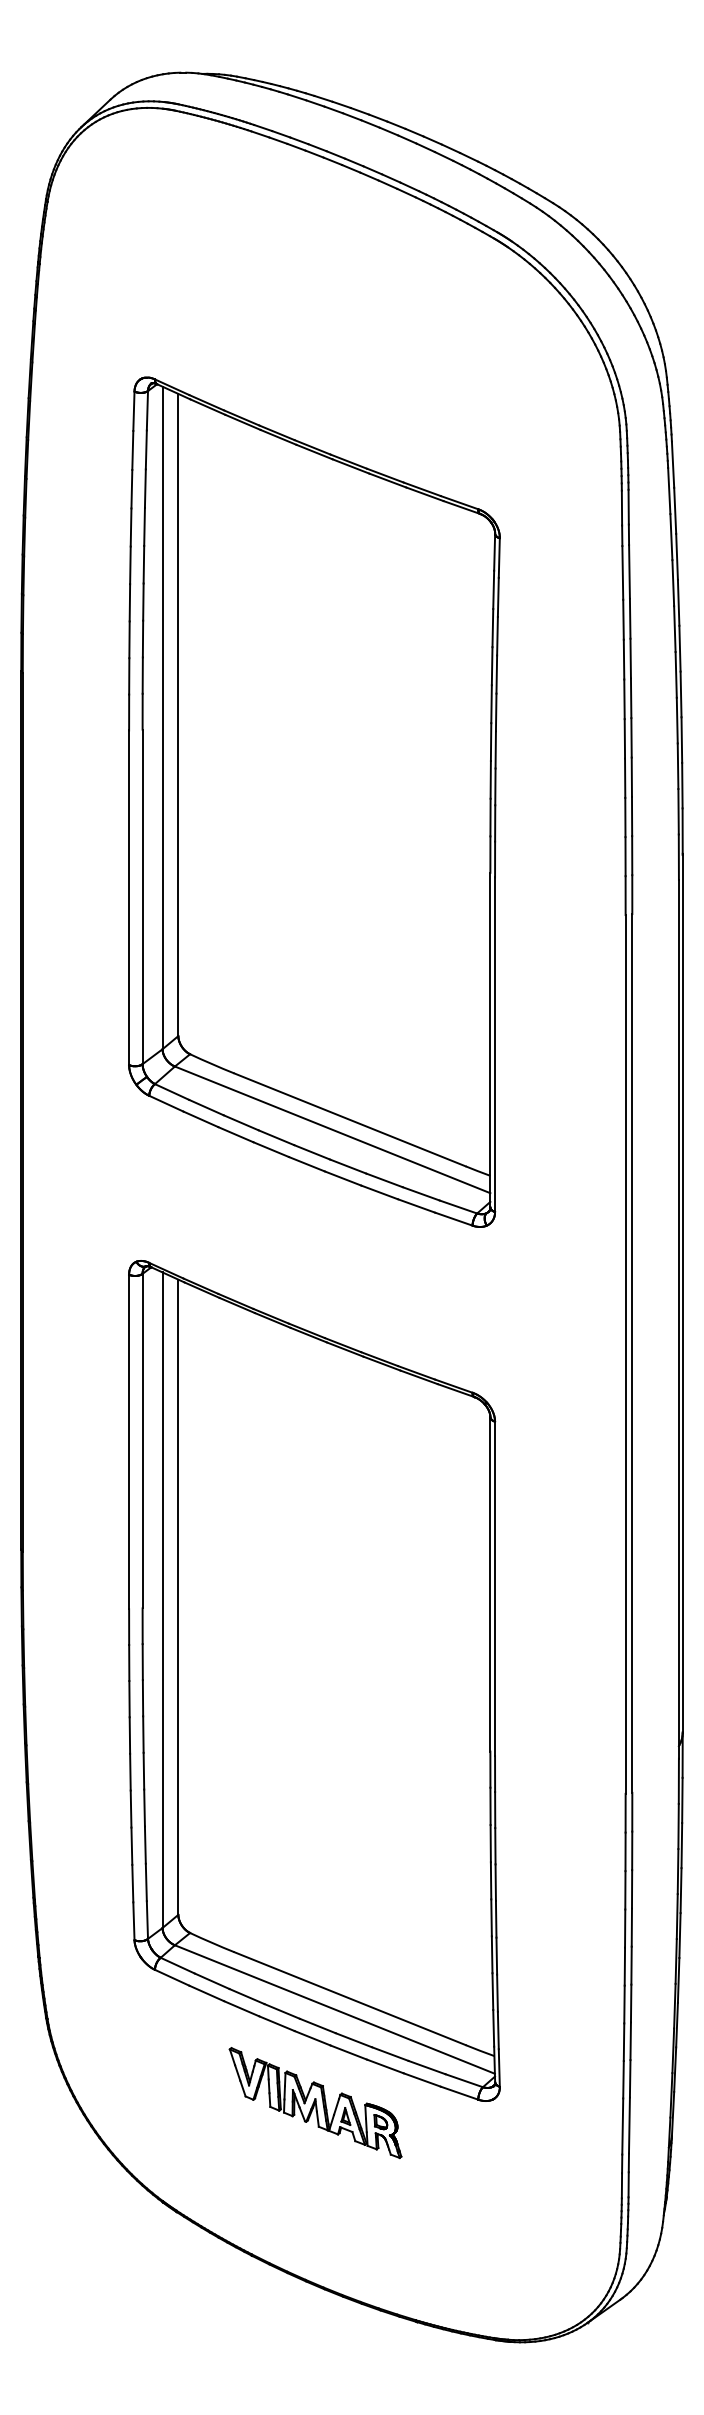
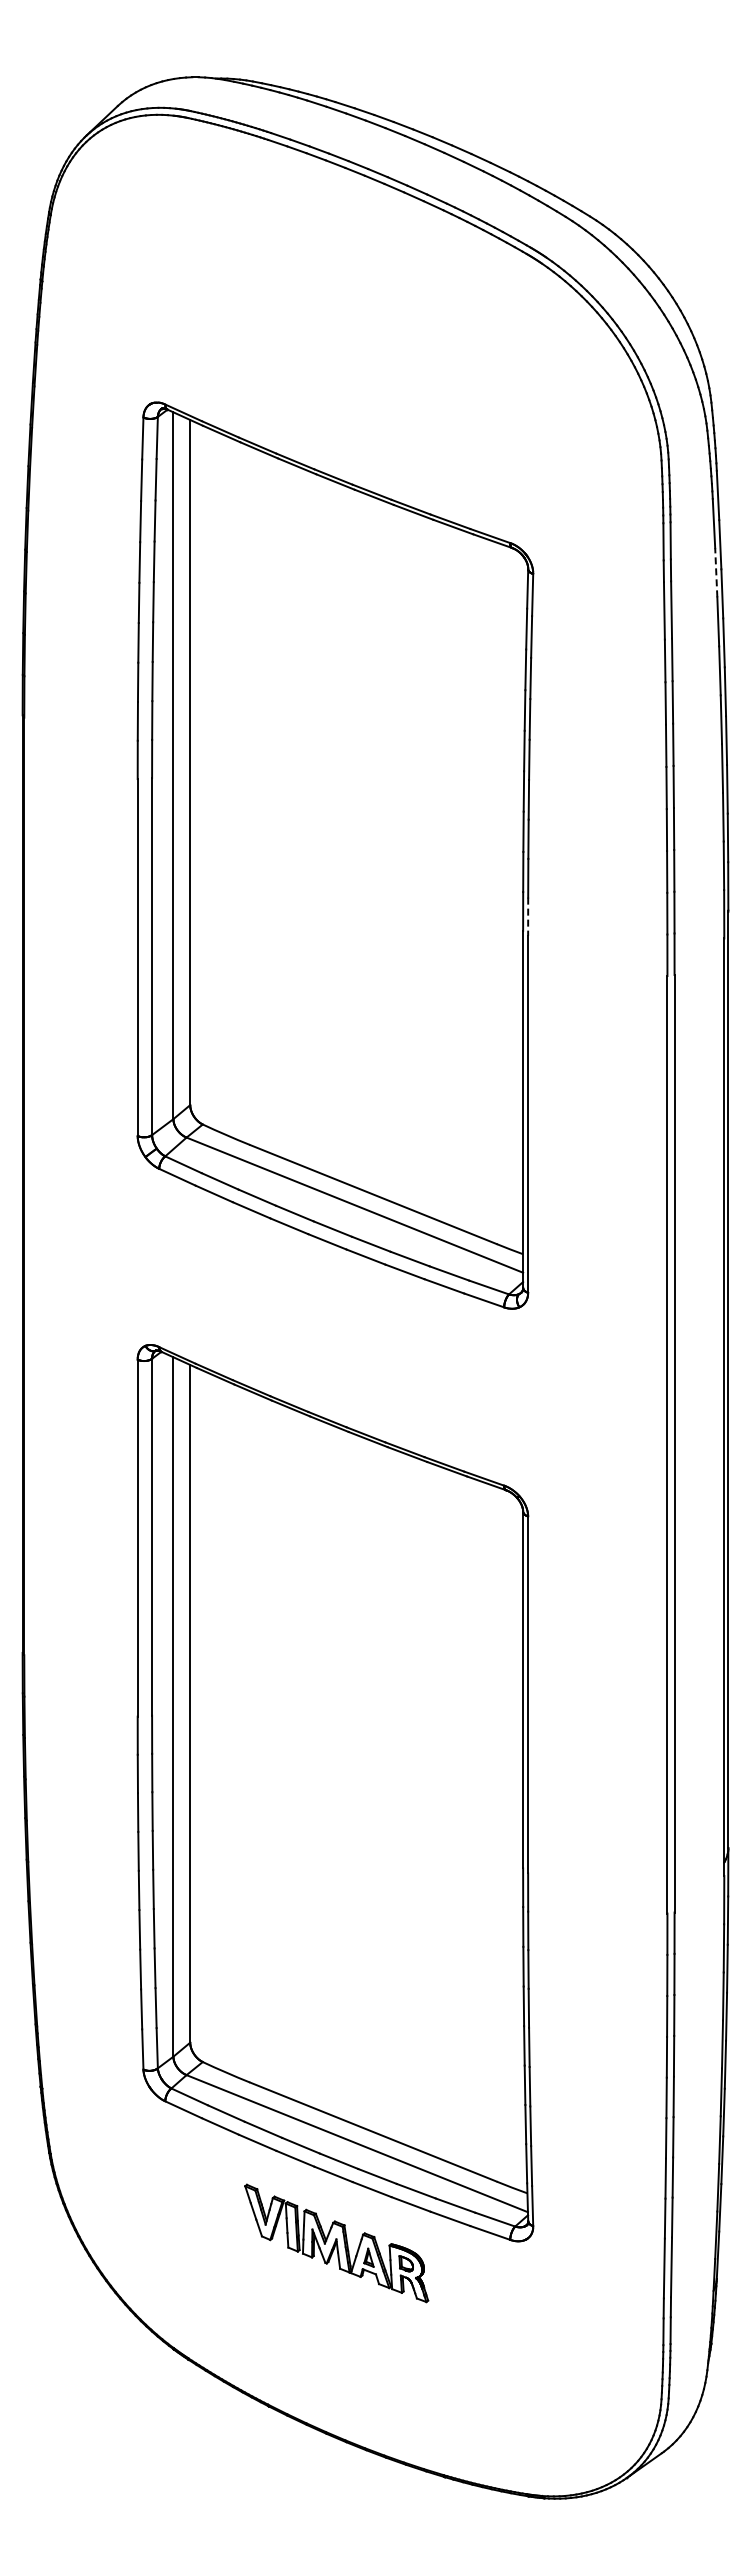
line: (671, 536) -> (716, 572), solid -> dashed
line: (495, 860) -> (528, 917), solid -> dashed

